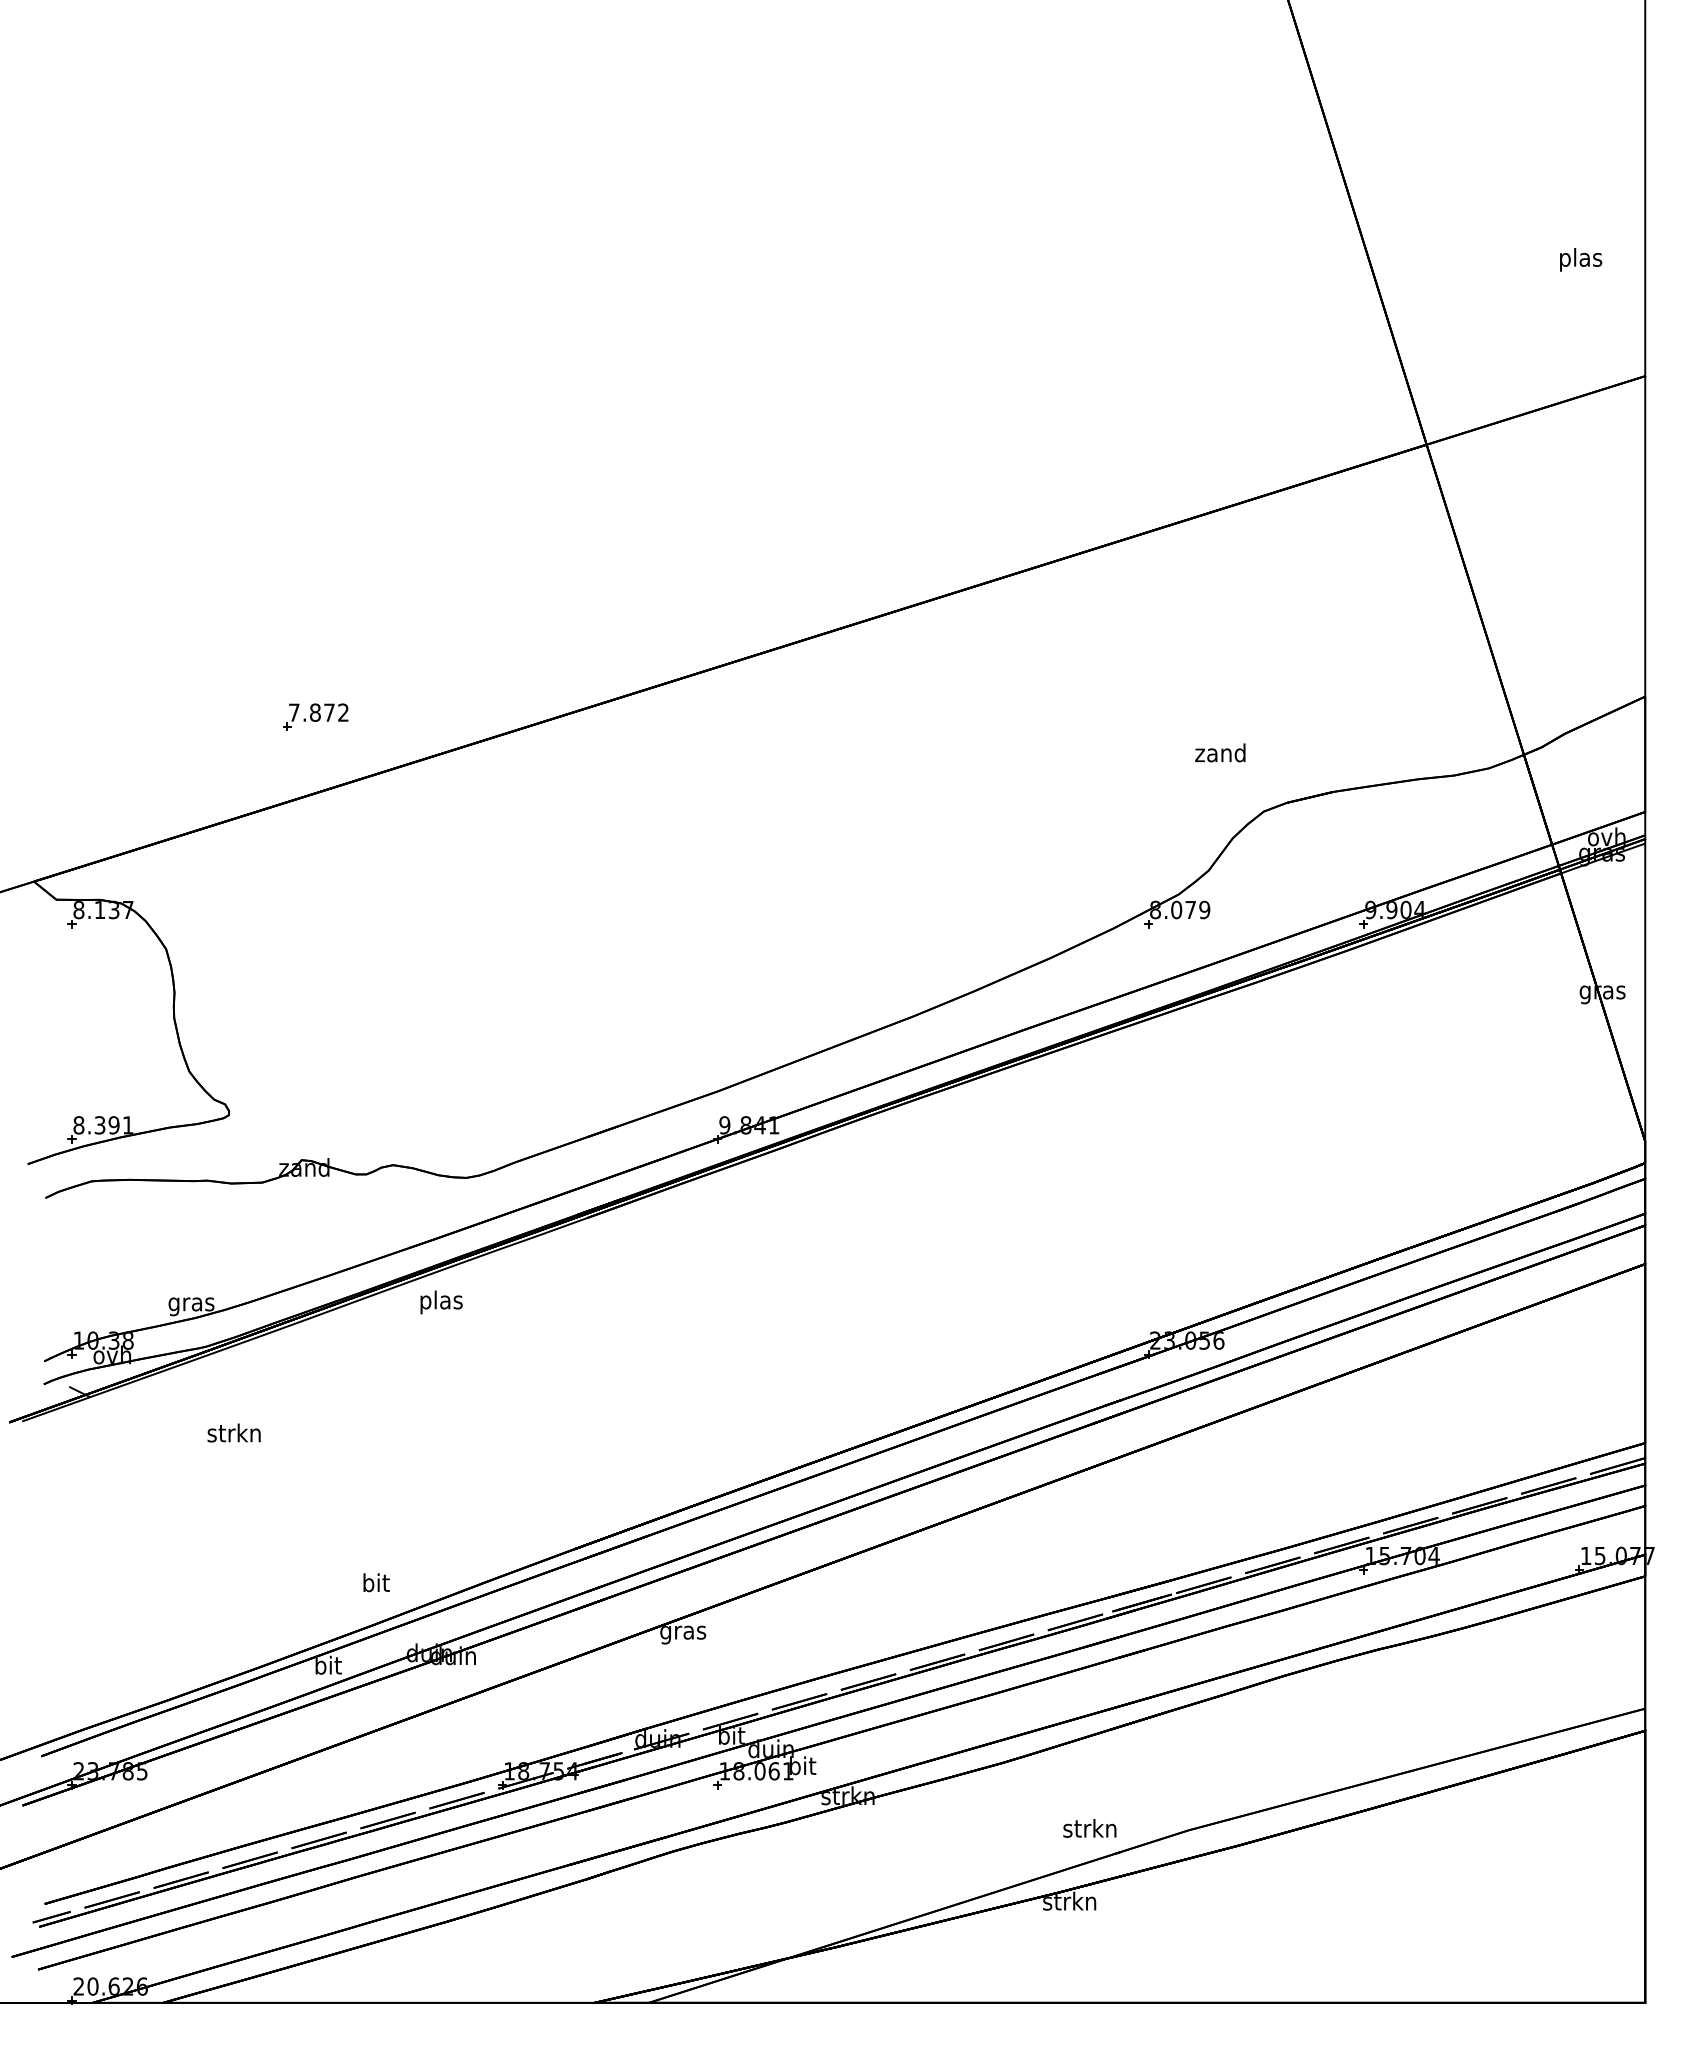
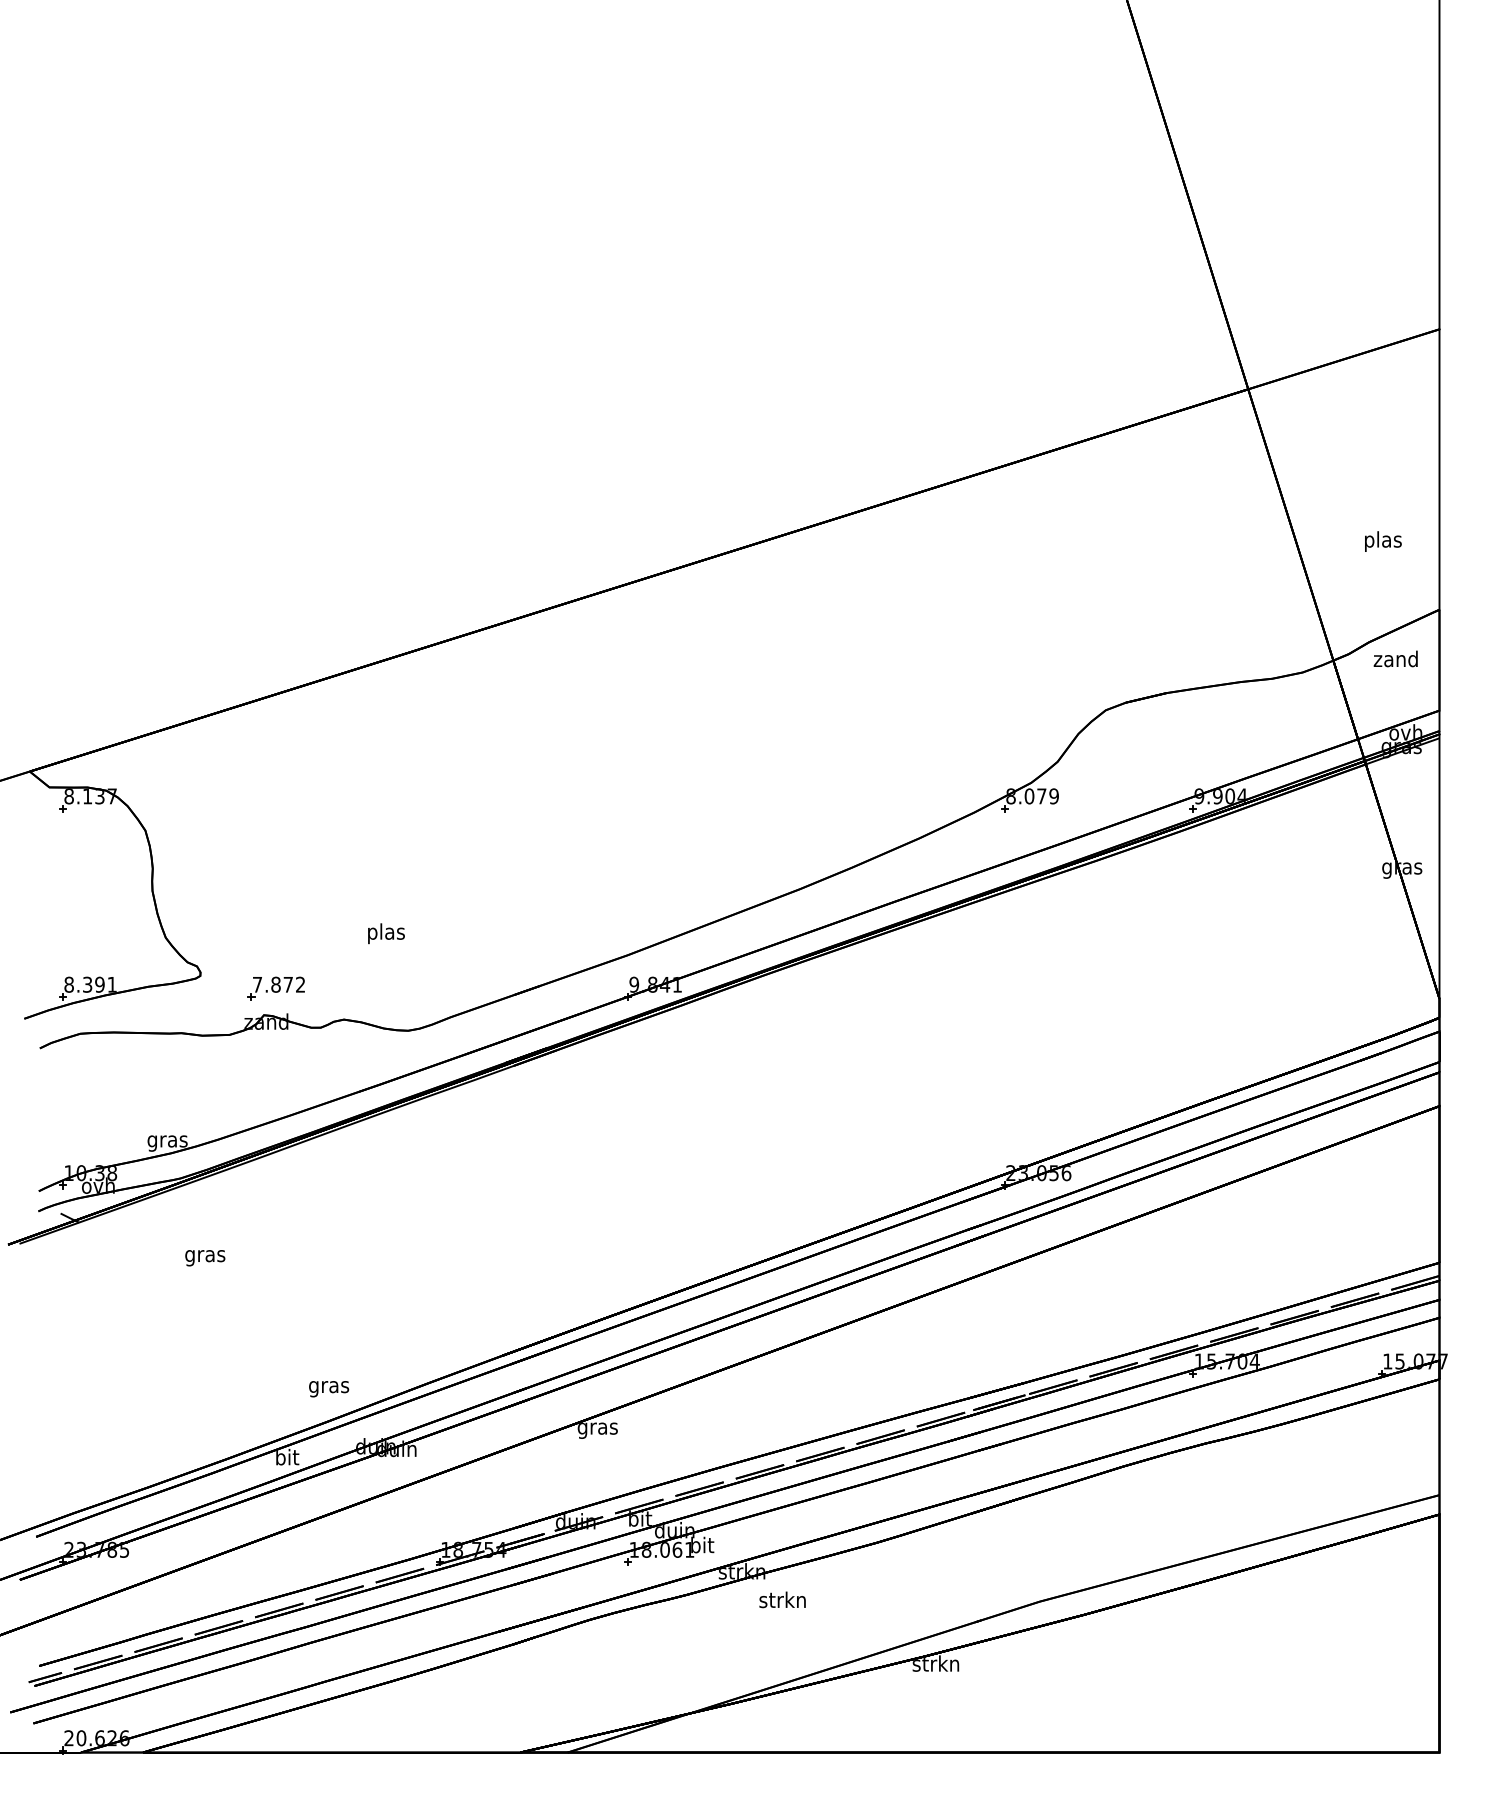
text: (1581, 259) -> (1383, 541), moved
part: (314, 716) -> (275, 988), moved
text: (1220, 752) -> (1395, 658), moved
text: (441, 1302) -> (386, 933), moved
text: (233, 1434) -> (204, 1255), strkn -> gras
text: (376, 1584) -> (329, 1386), bit -> gras
text: (1089, 1827) -> (782, 1599), moved

